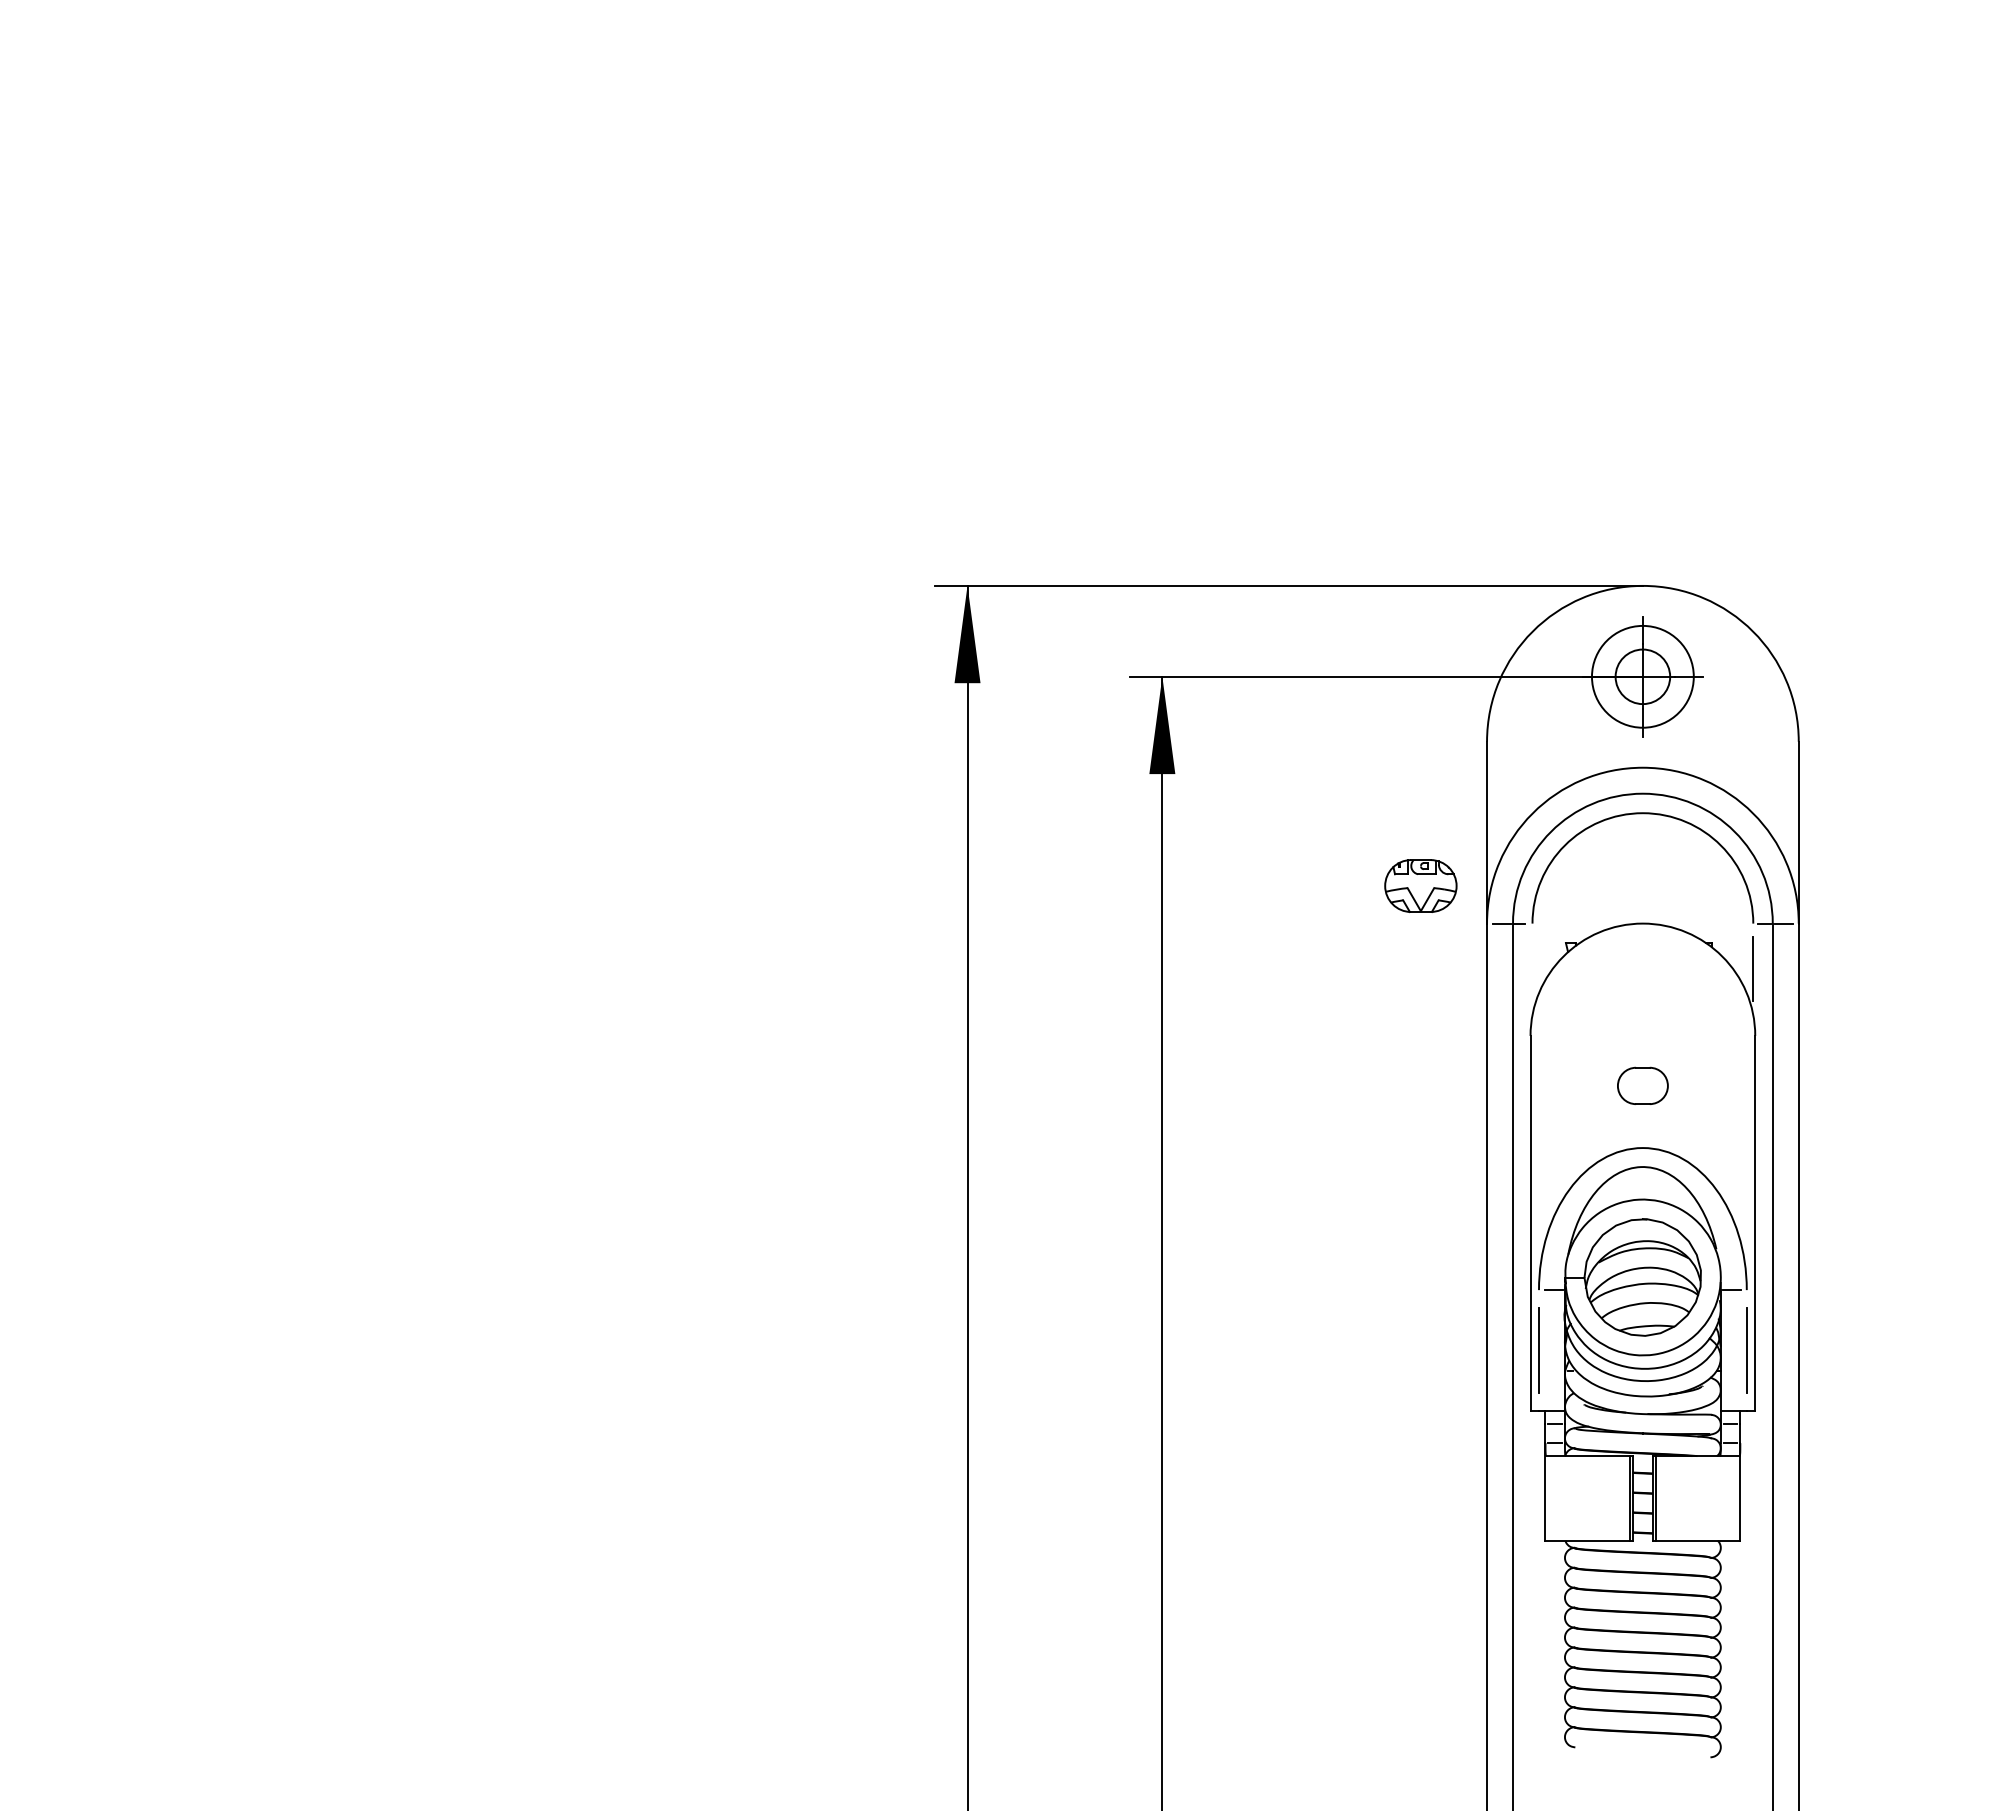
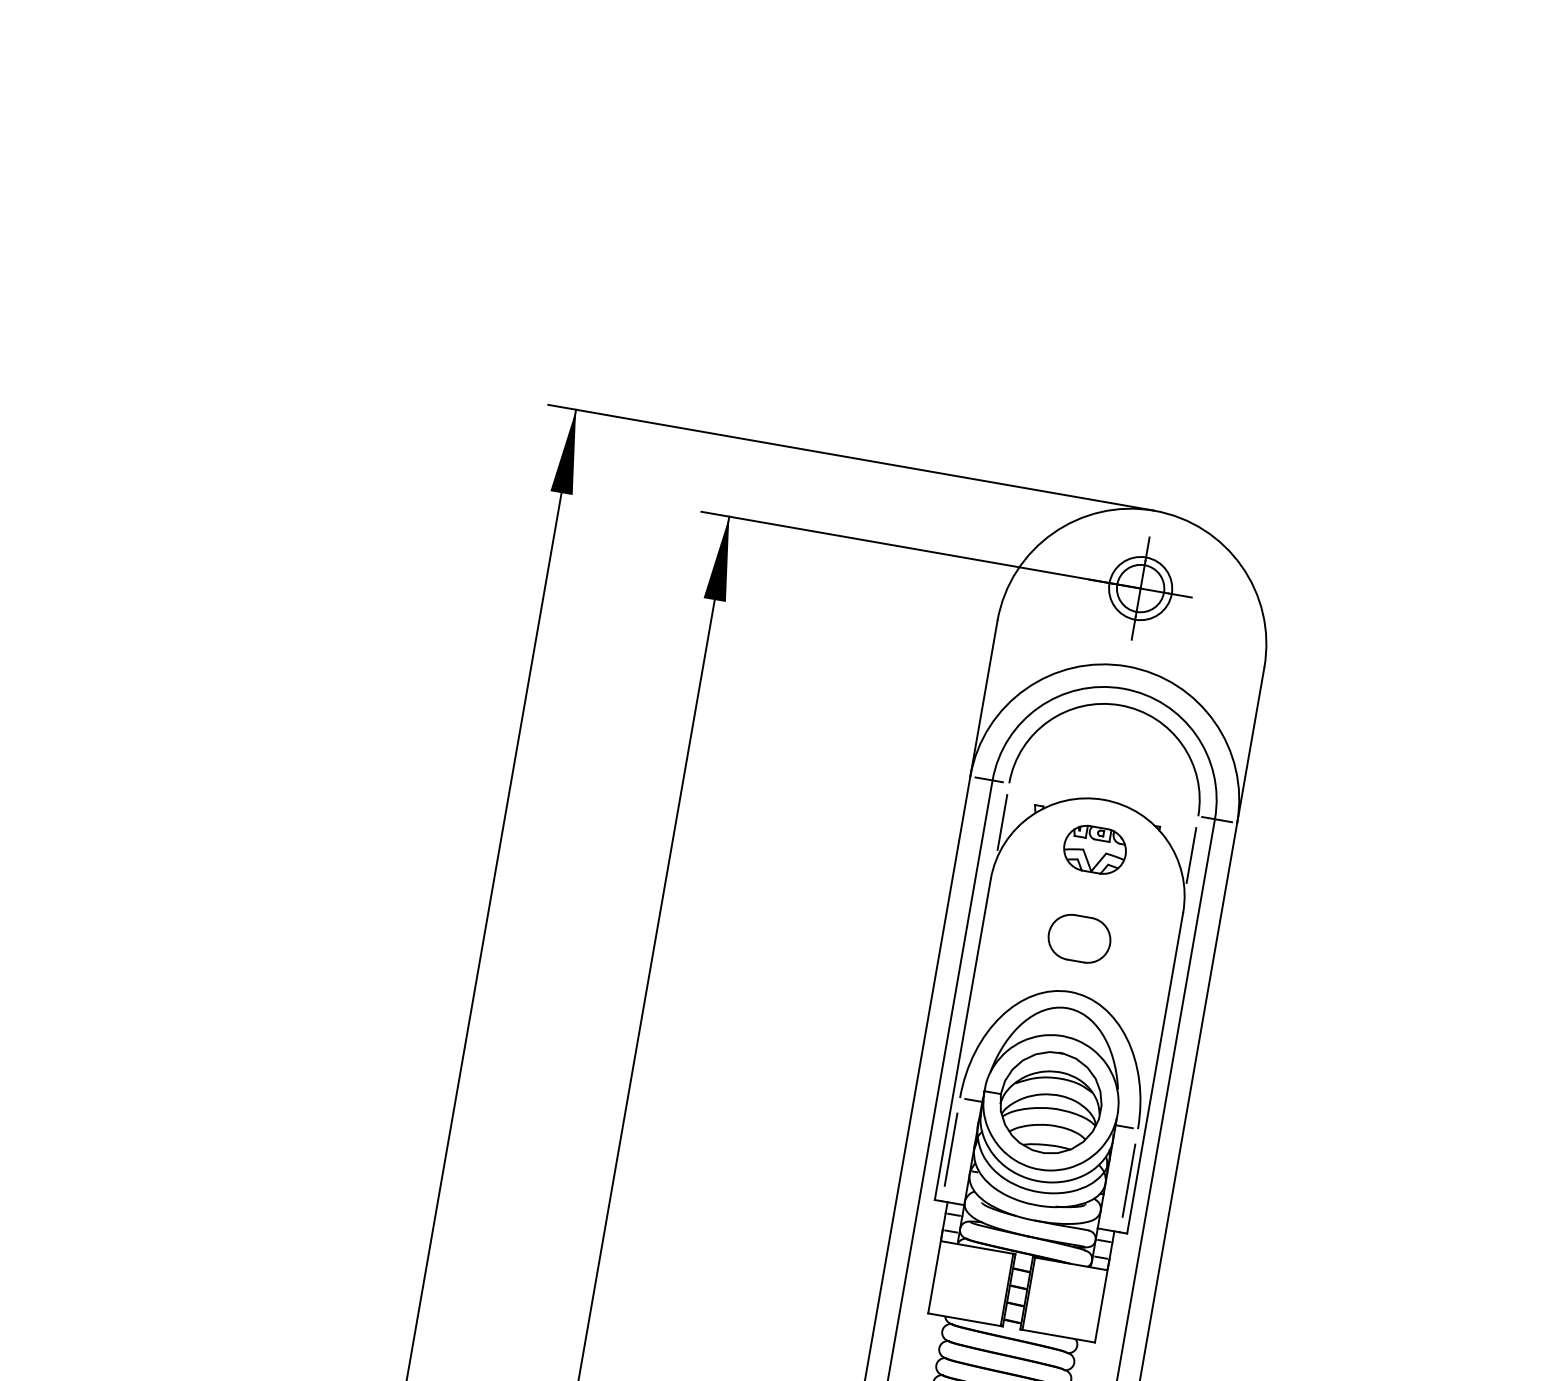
circle: (1642, 676) -> (1140, 588), size x0.71
part: (1420, 885) -> (1094, 849), moved
line: (1532, 969) -> (1002, 822), added
part: (1642, 1085) -> (1079, 938), size x1.43

